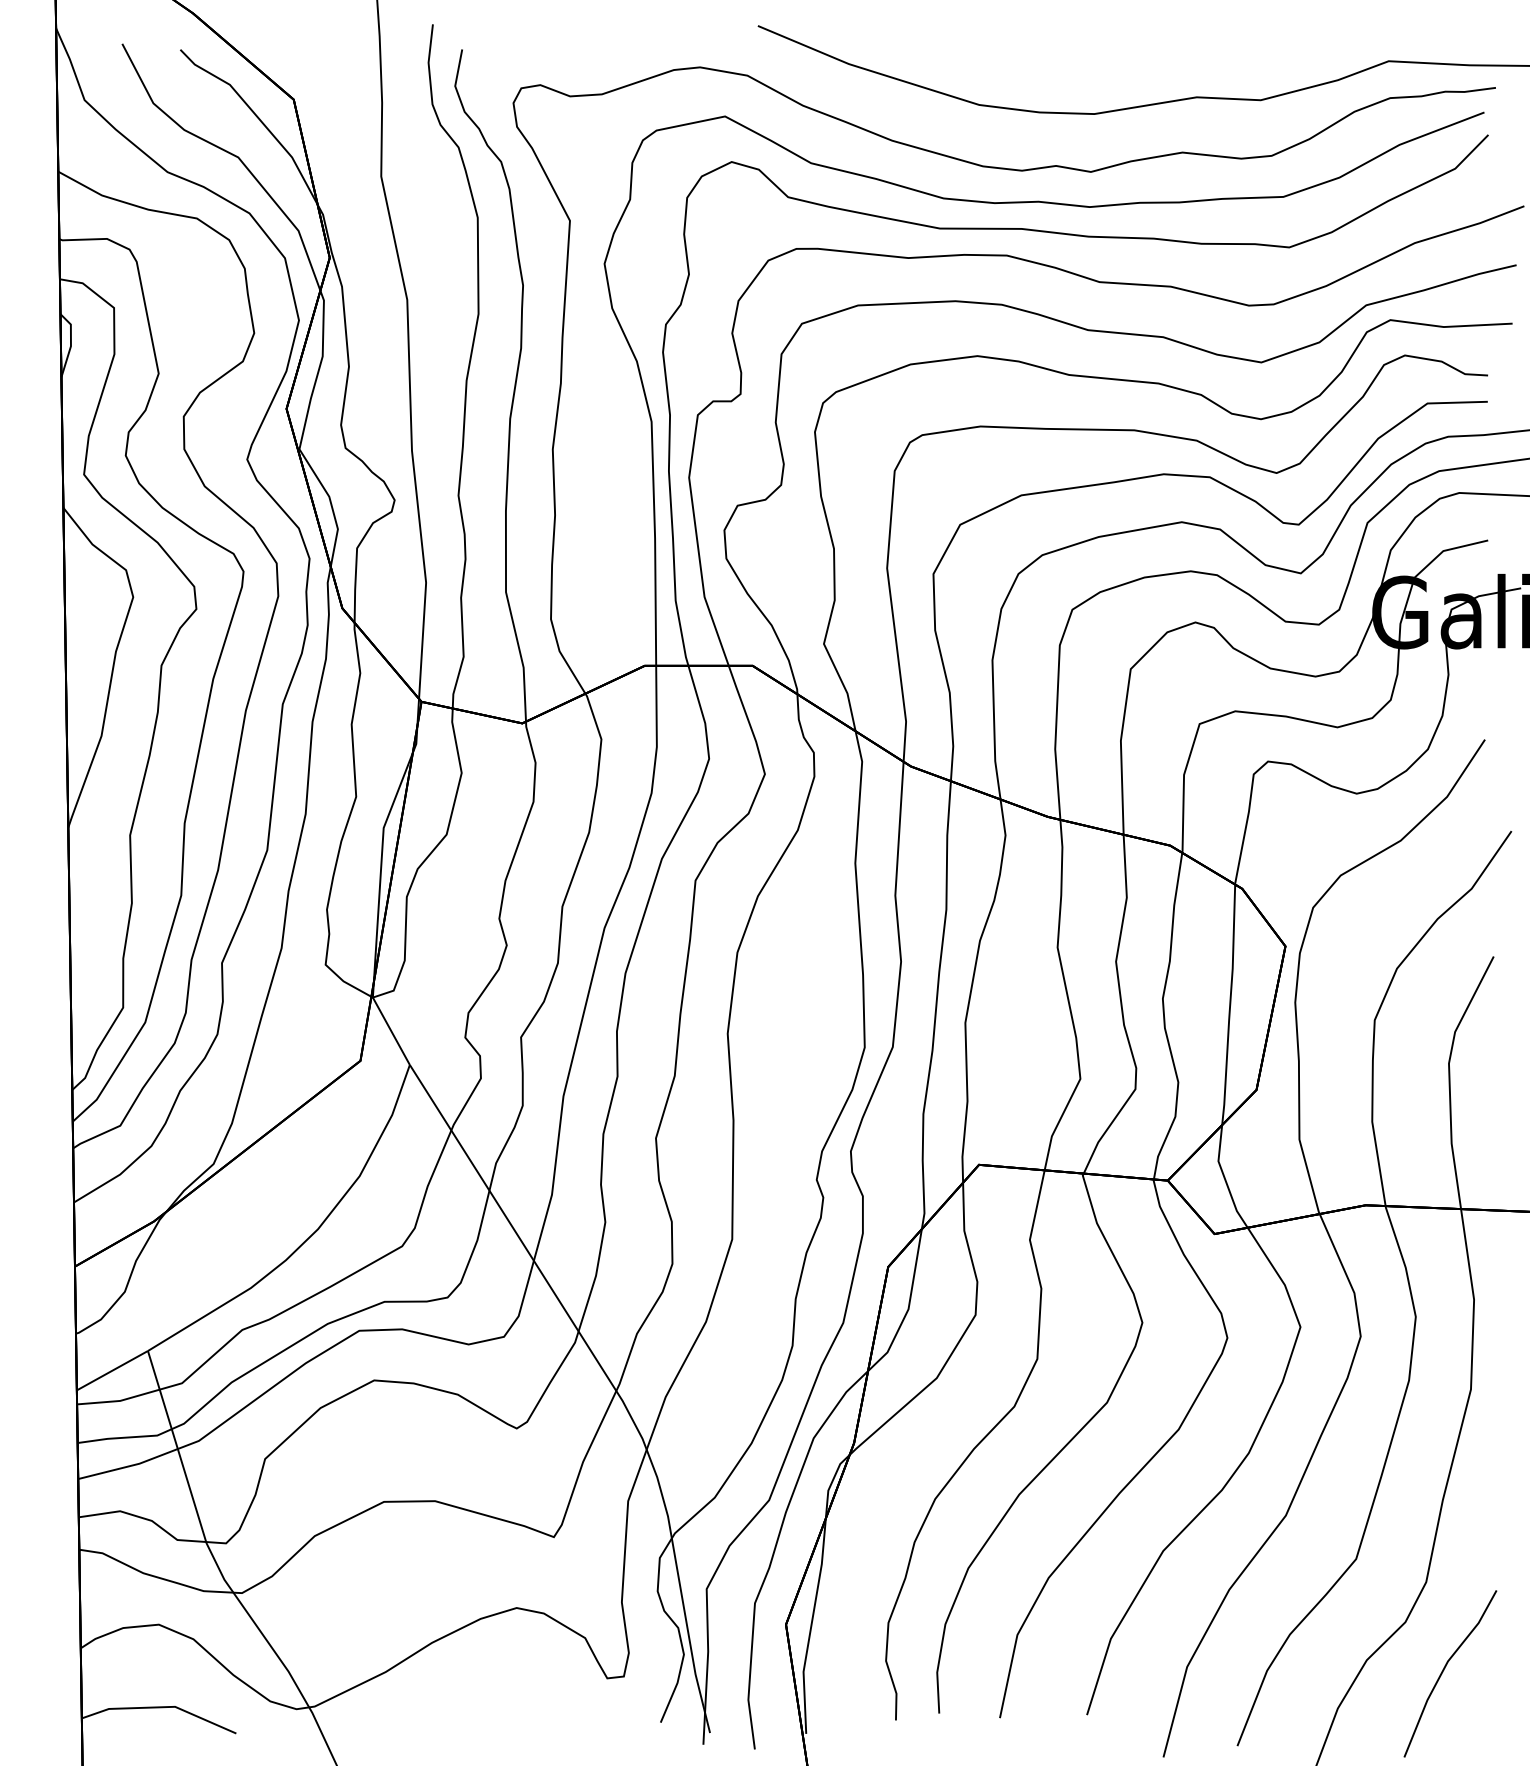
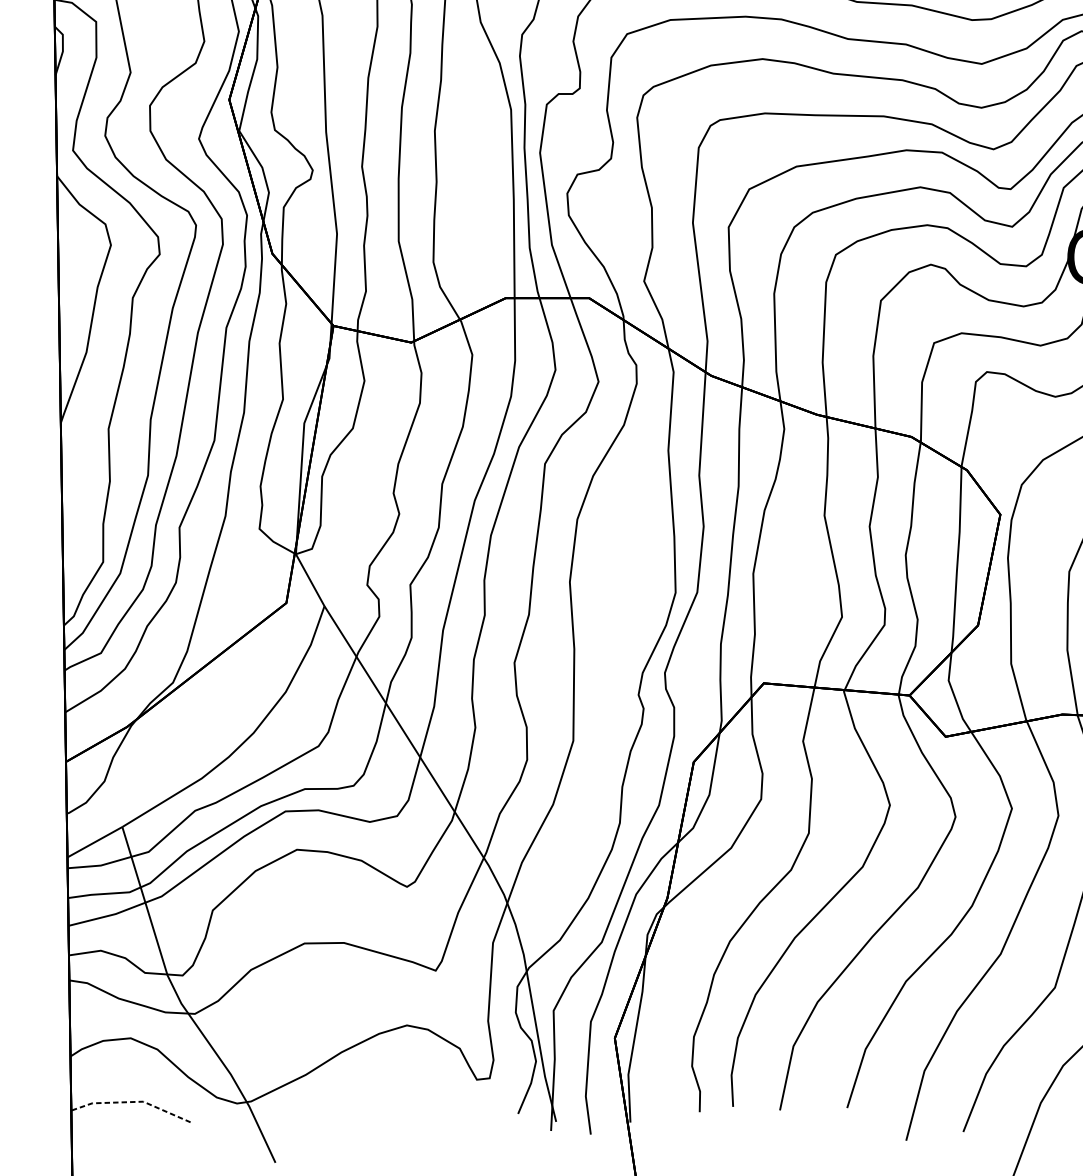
line: (160, 1707) -> (132, 1102), solid -> dashed

